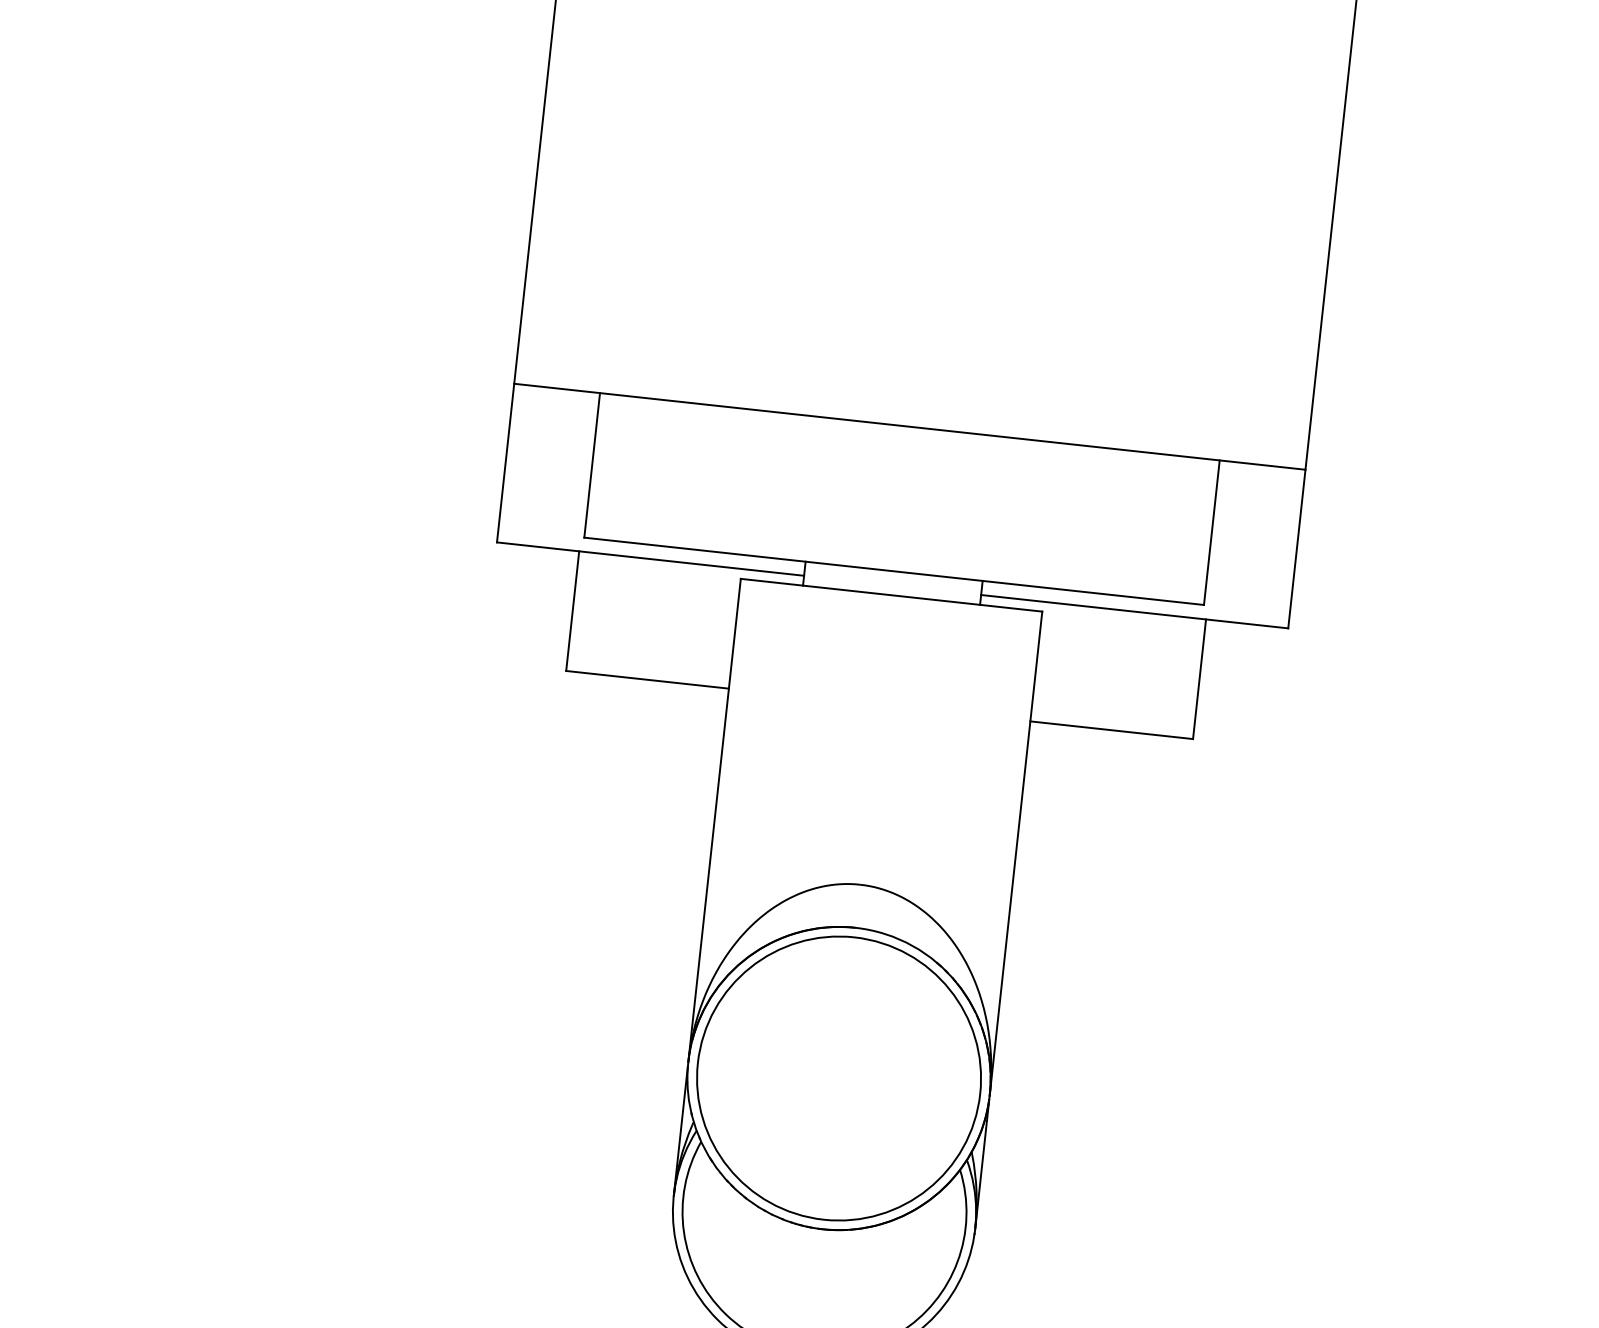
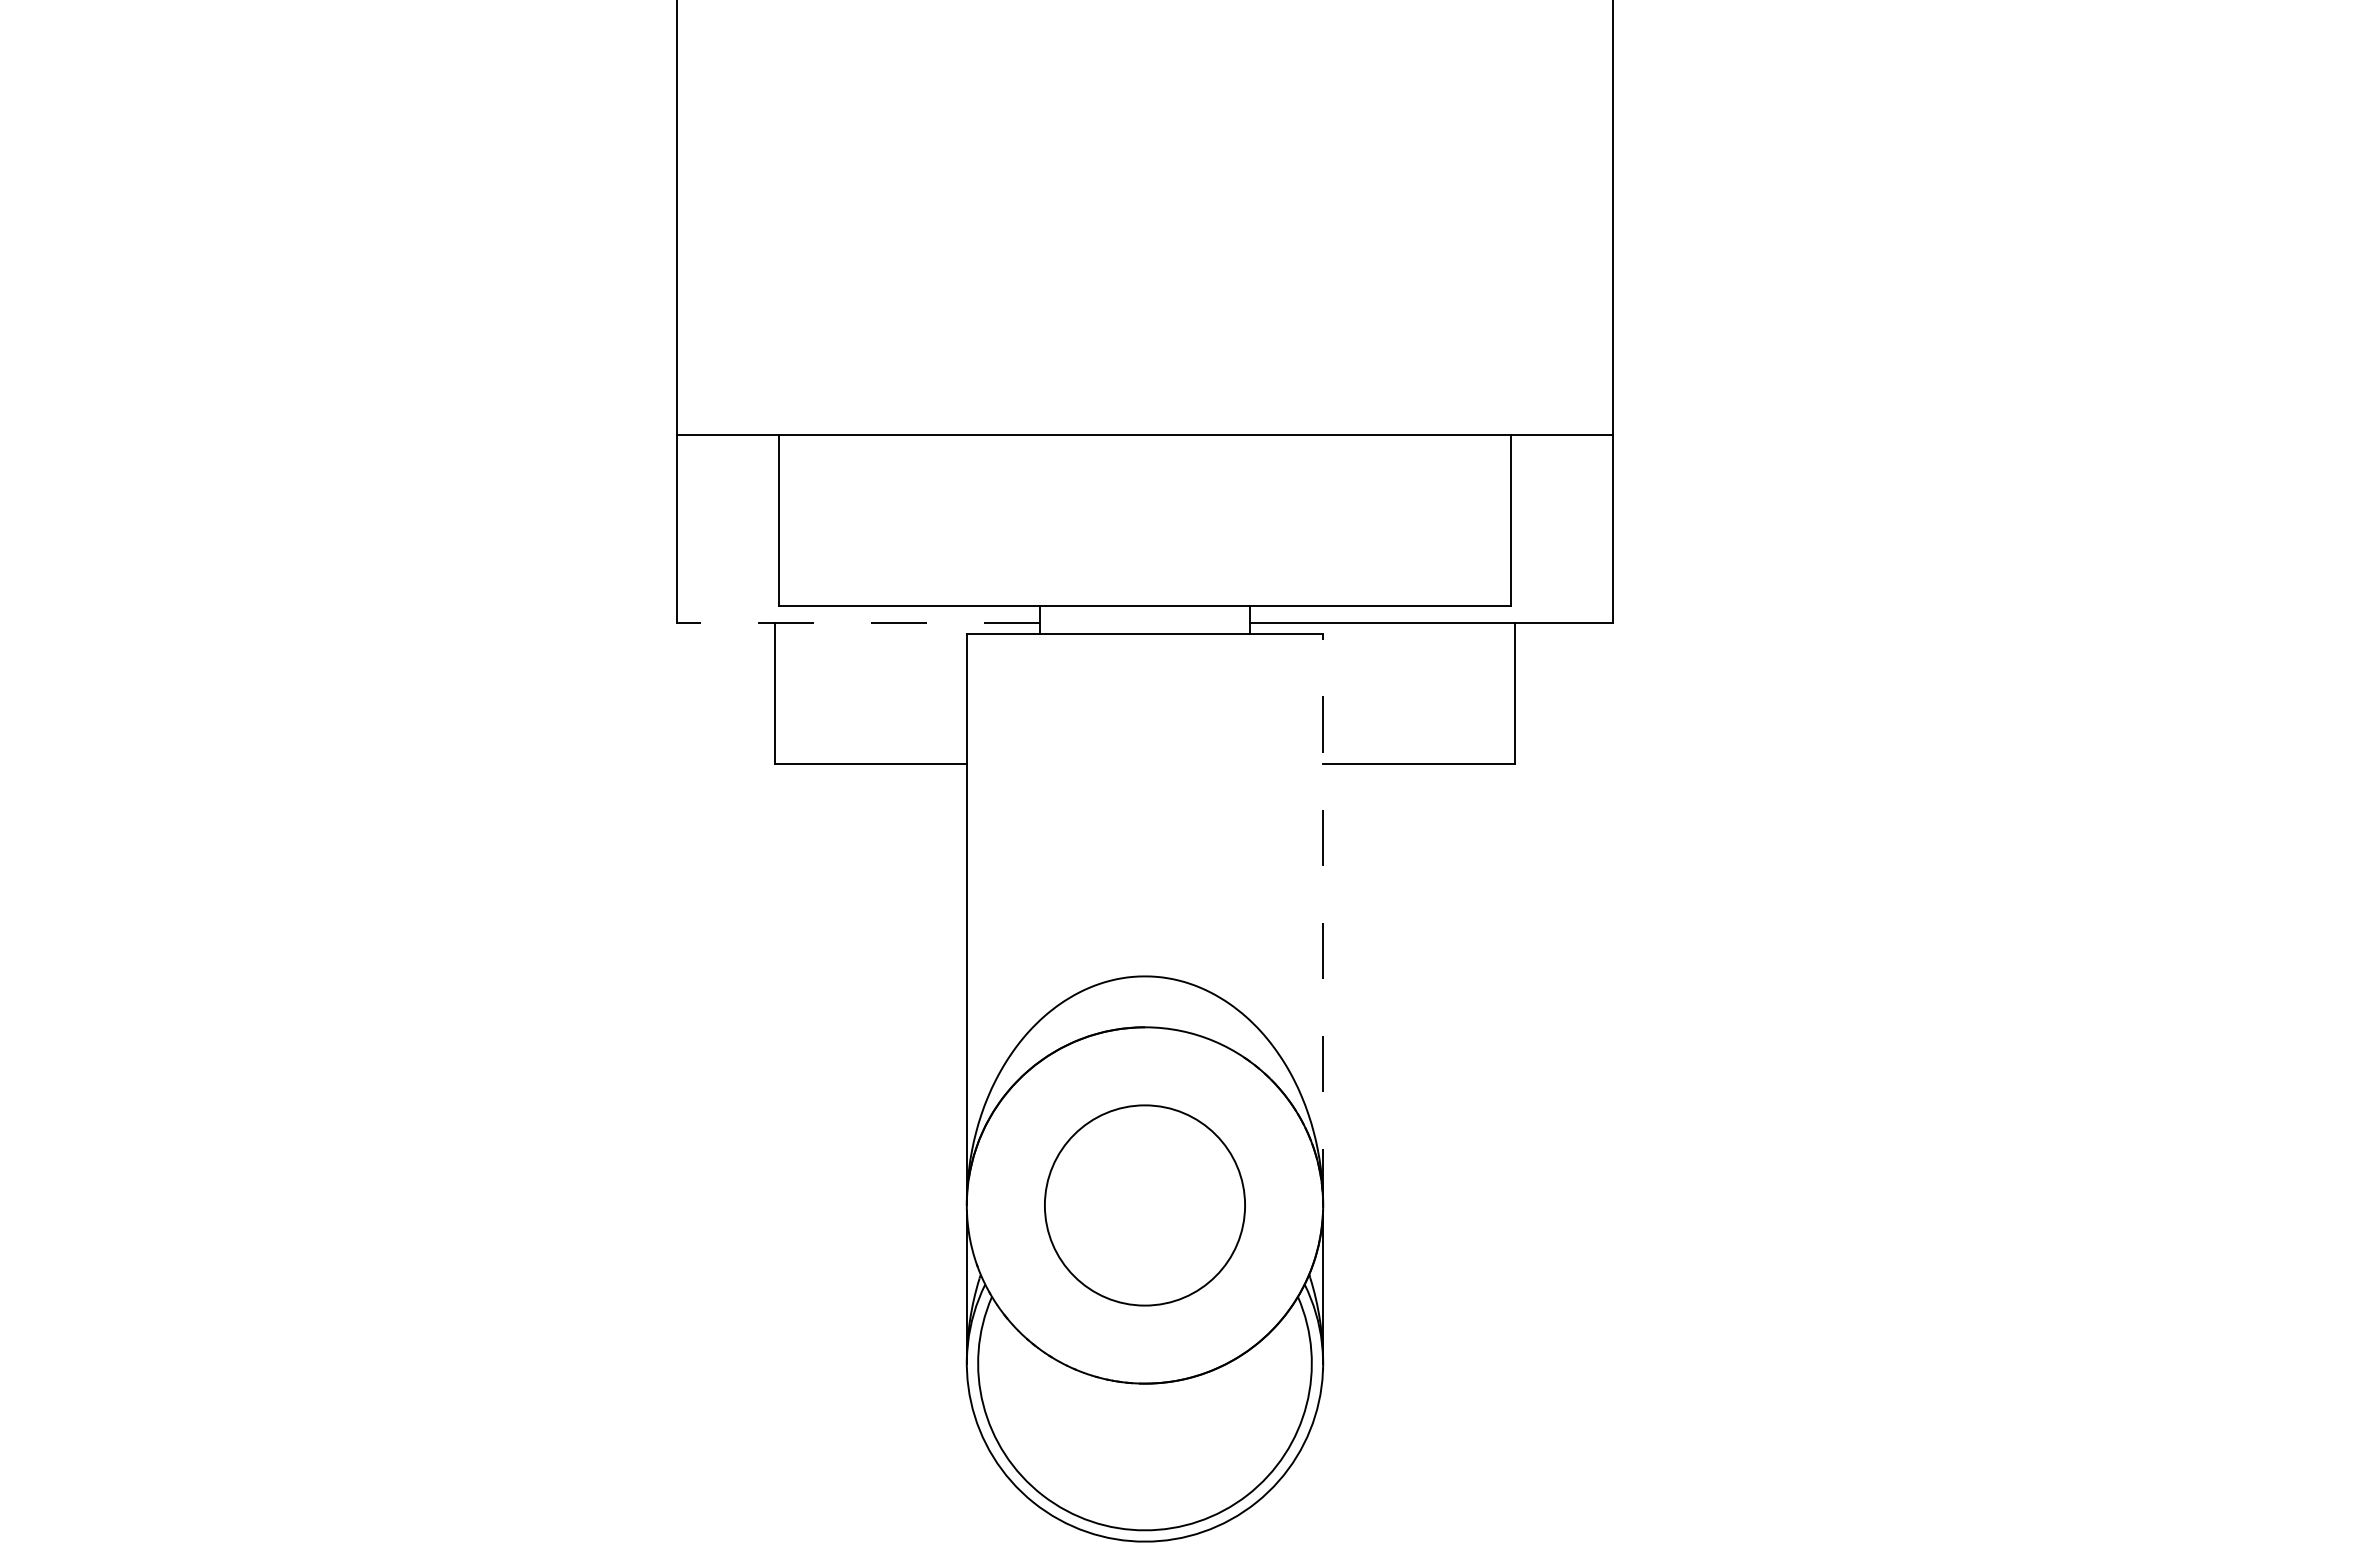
line: (650, 558) -> (858, 622), solid -> dashed
line: (1016, 852) -> (1323, 919), solid -> dashed
circle: (838, 1078) -> (1144, 1205), size x0.6

